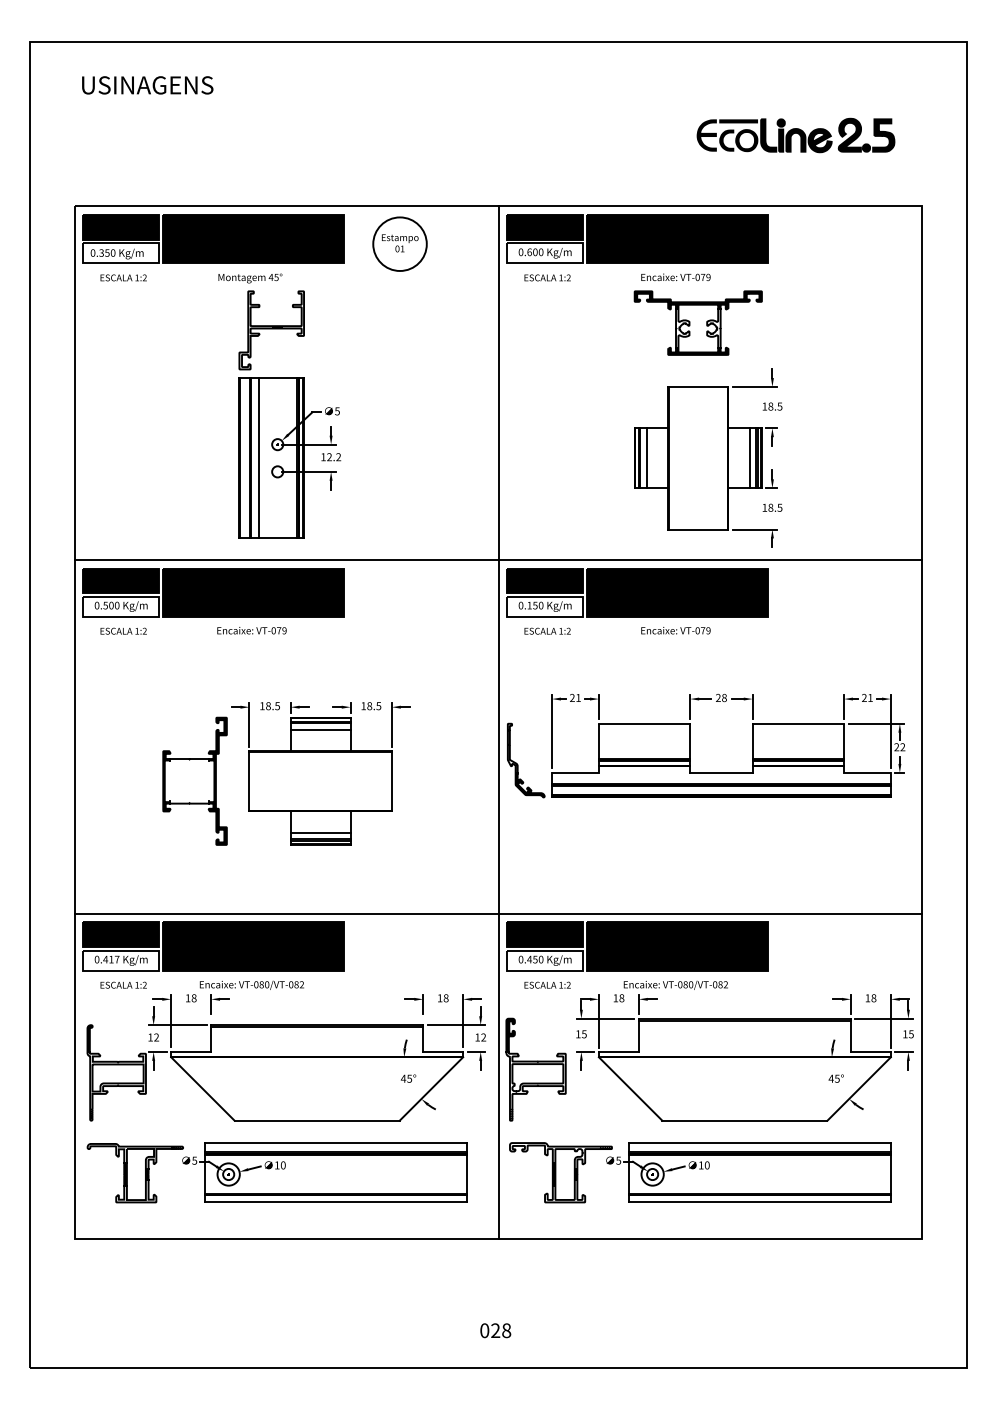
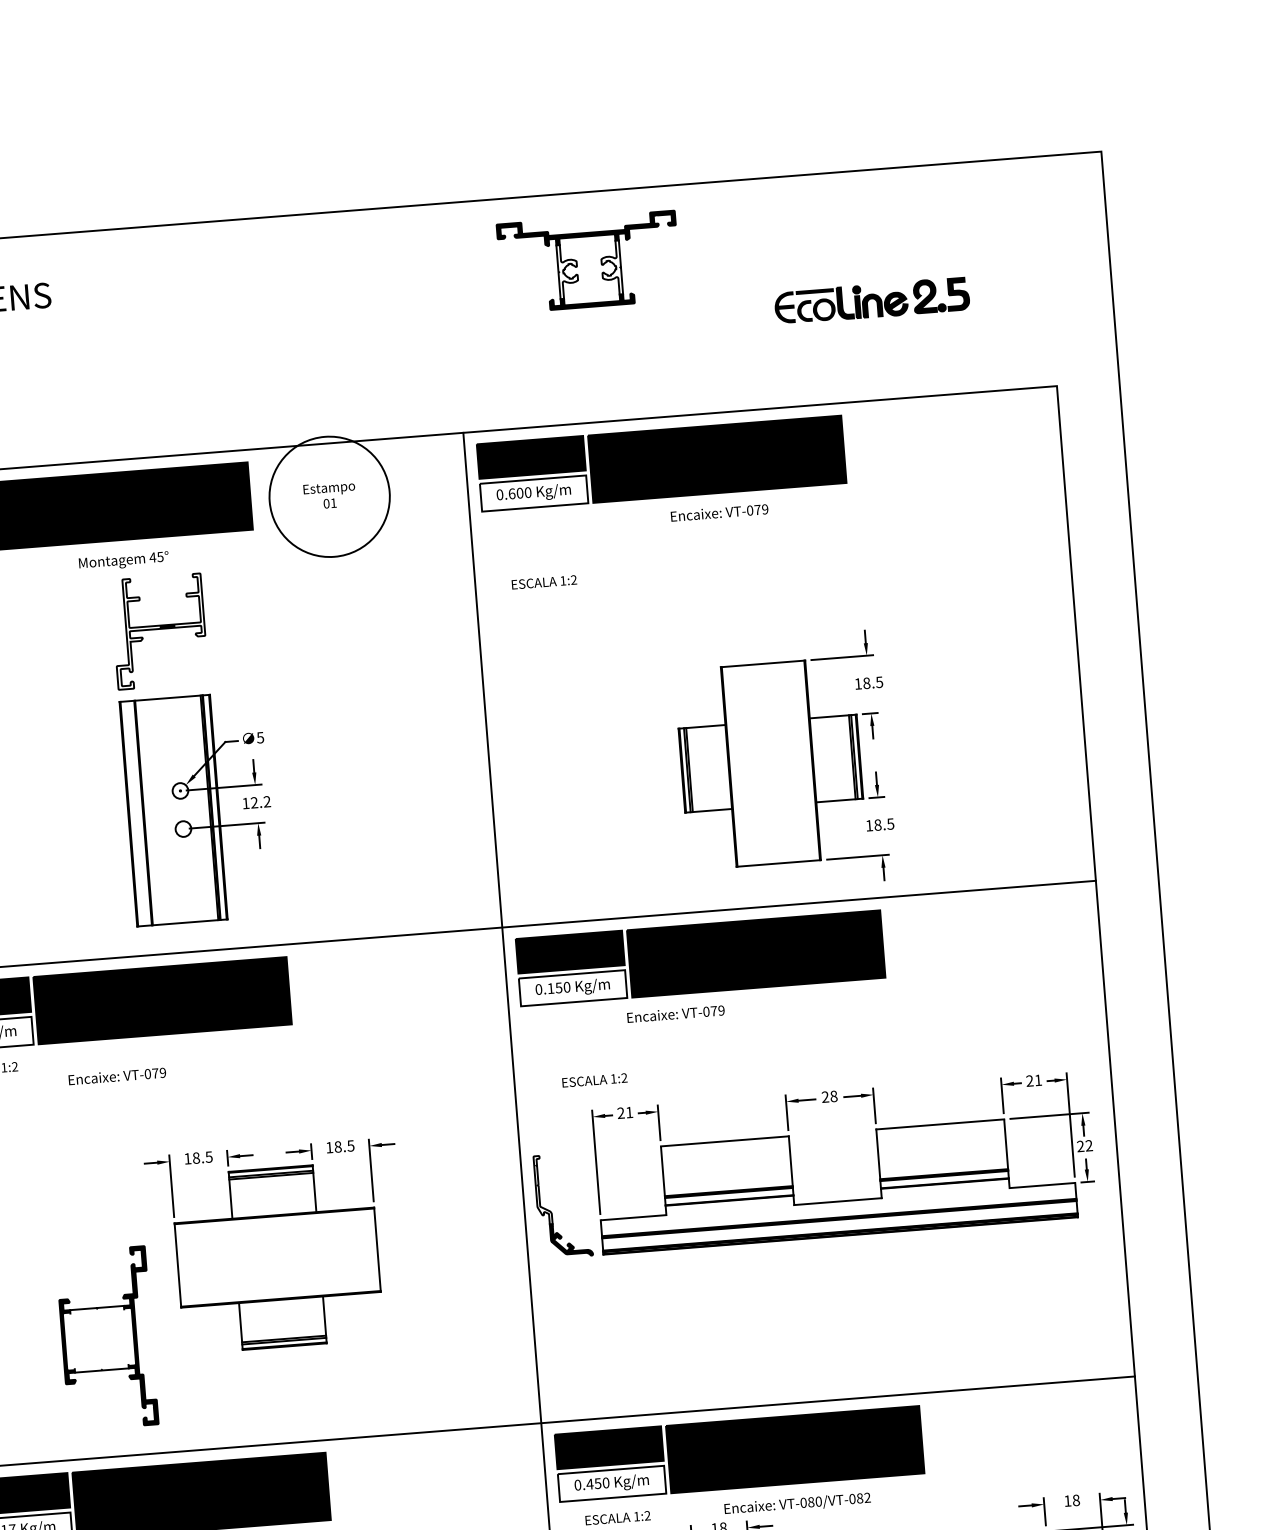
part: (795, 135) -> (871, 301), size x0.7
circle: (399, 244) -> (328, 497), size x1.6
text: (547, 277) -> (544, 581), moved
part: (697, 322) -> (587, 261), moved
line: (259, 458) -> (156, 812), removed
line: (646, 458) -> (698, 769), removed
line: (749, 458) -> (842, 758), removed
text: (251, 630) -> (116, 1076), moved
text: (547, 630) -> (594, 1079), moved
text: (675, 630) -> (675, 1013), moved
line: (320, 729) -> (271, 1185), removed
part: (194, 780) -> (106, 1337), moved
line: (320, 832) -> (283, 1329), removed

